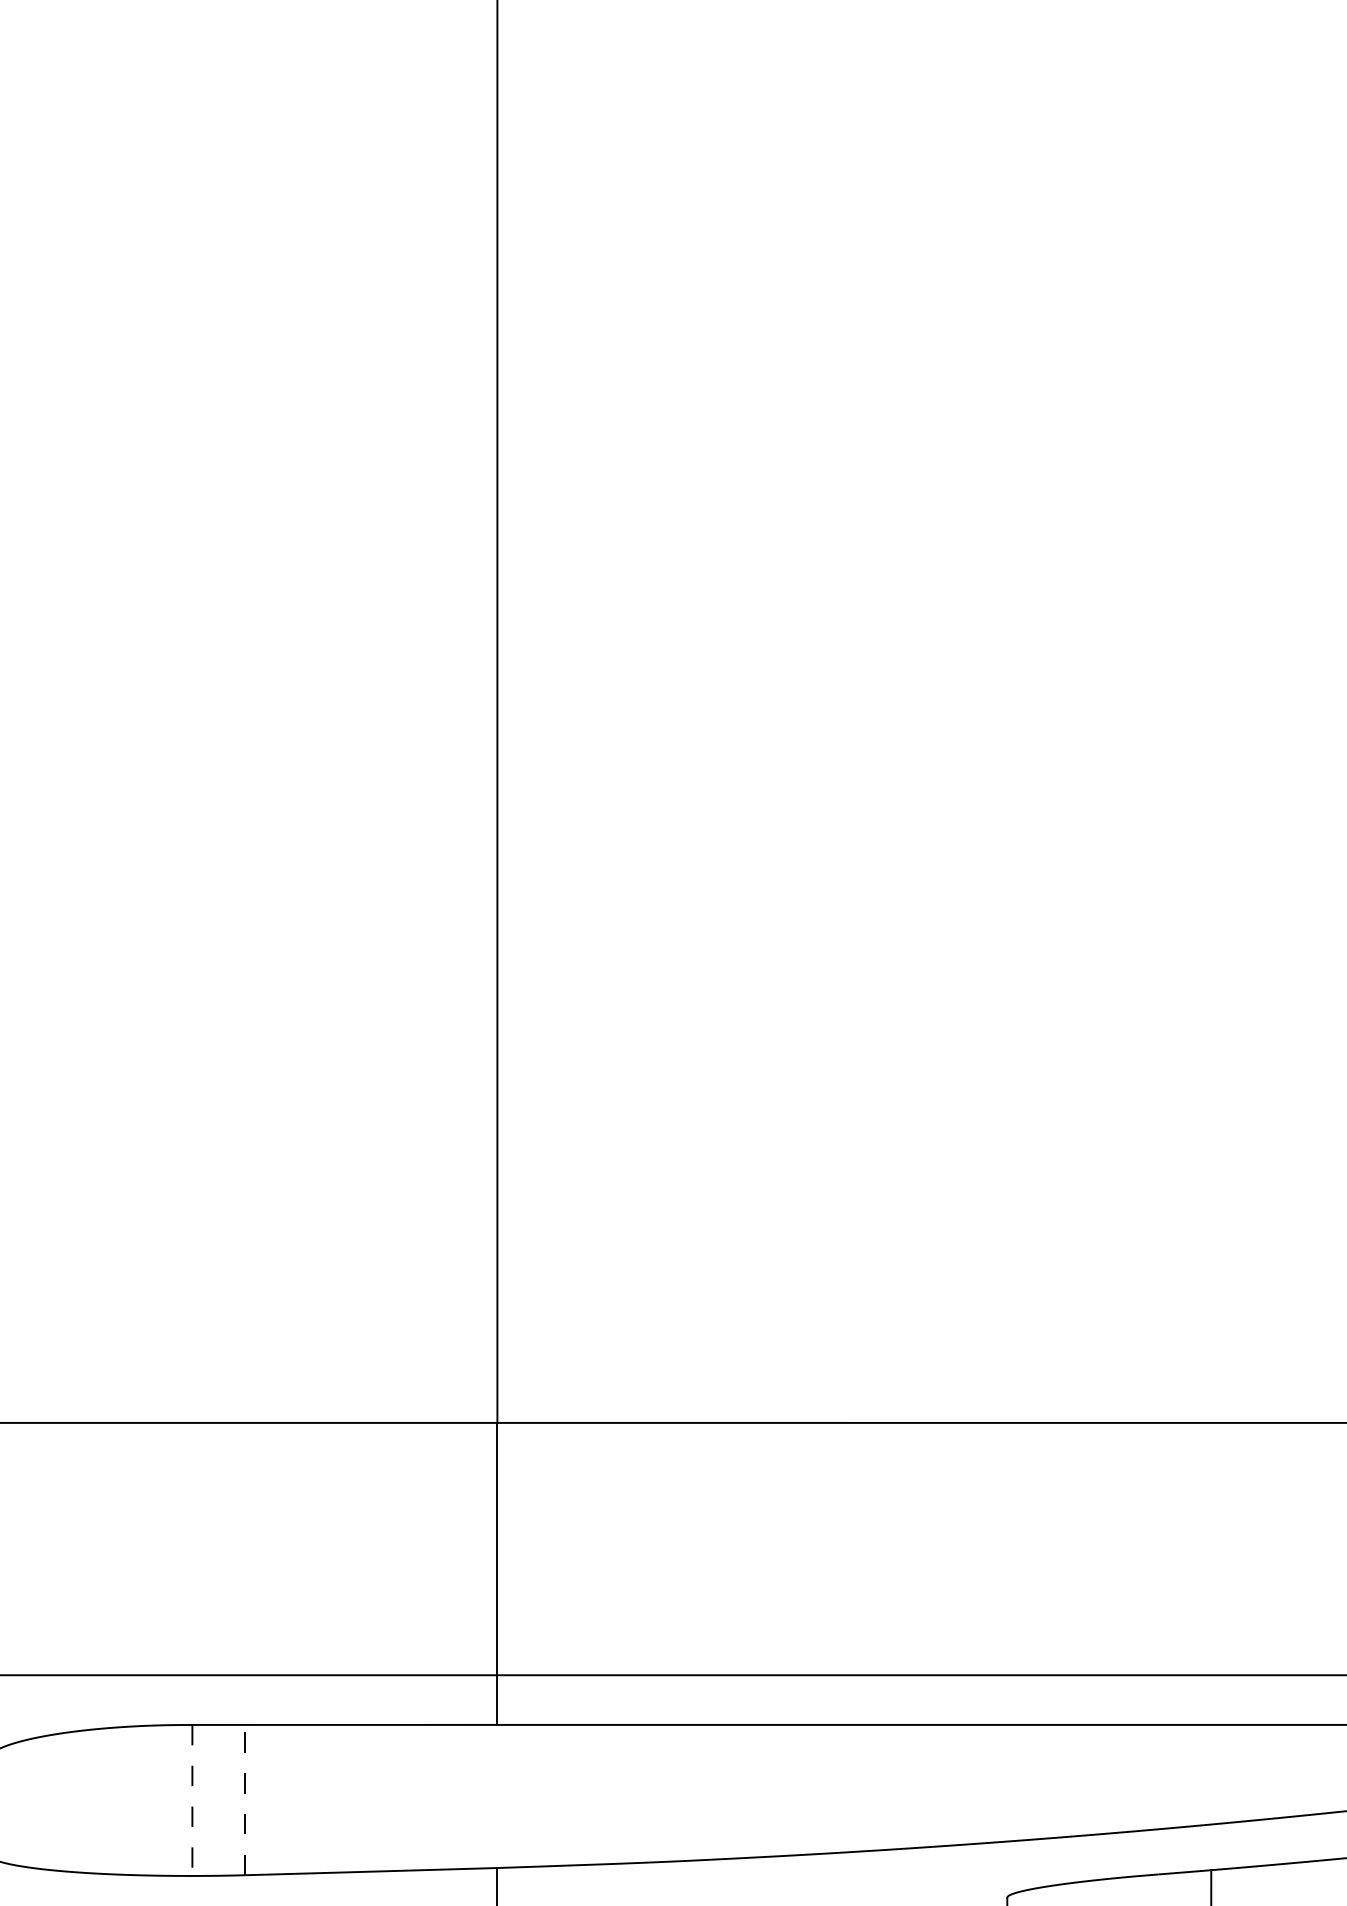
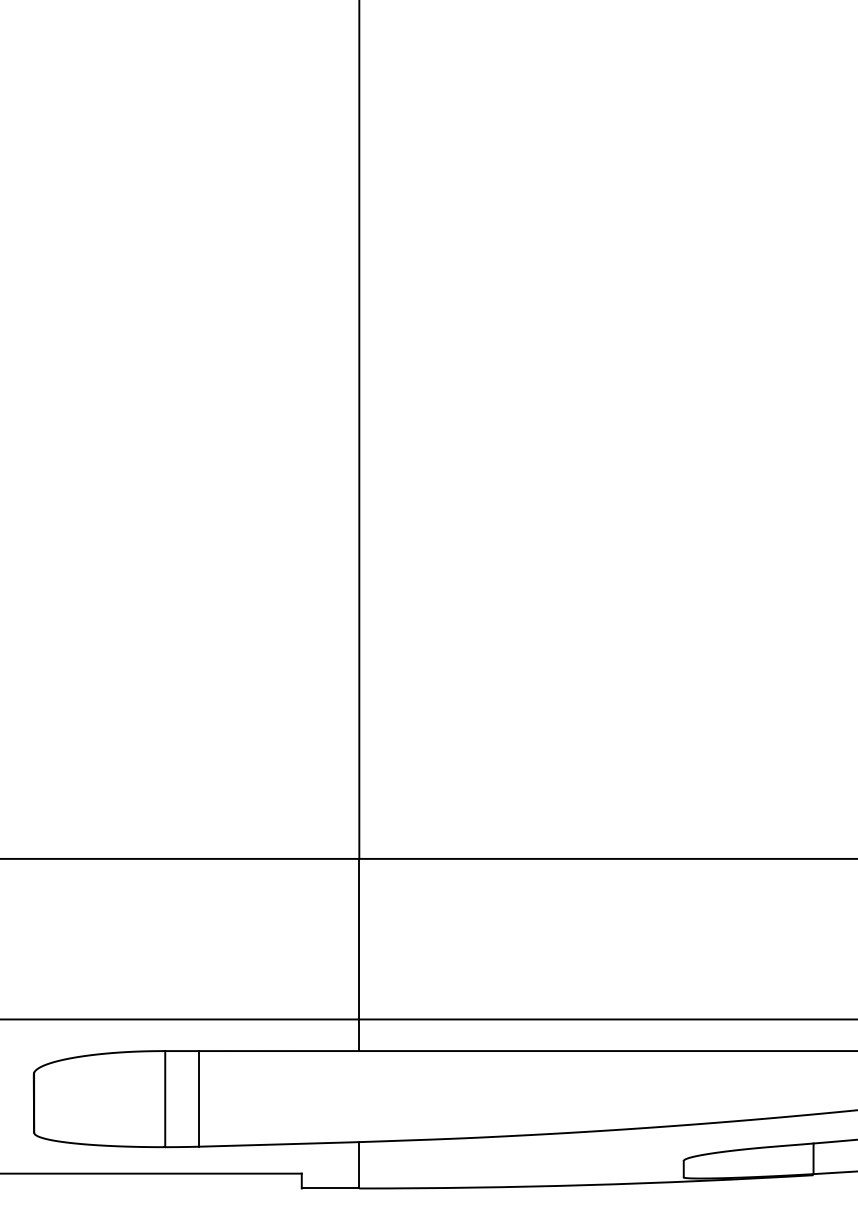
line: (244, 1799) -> (198, 1098), dashed -> solid
line: (192, 1801) -> (165, 1099), dashed -> solid

